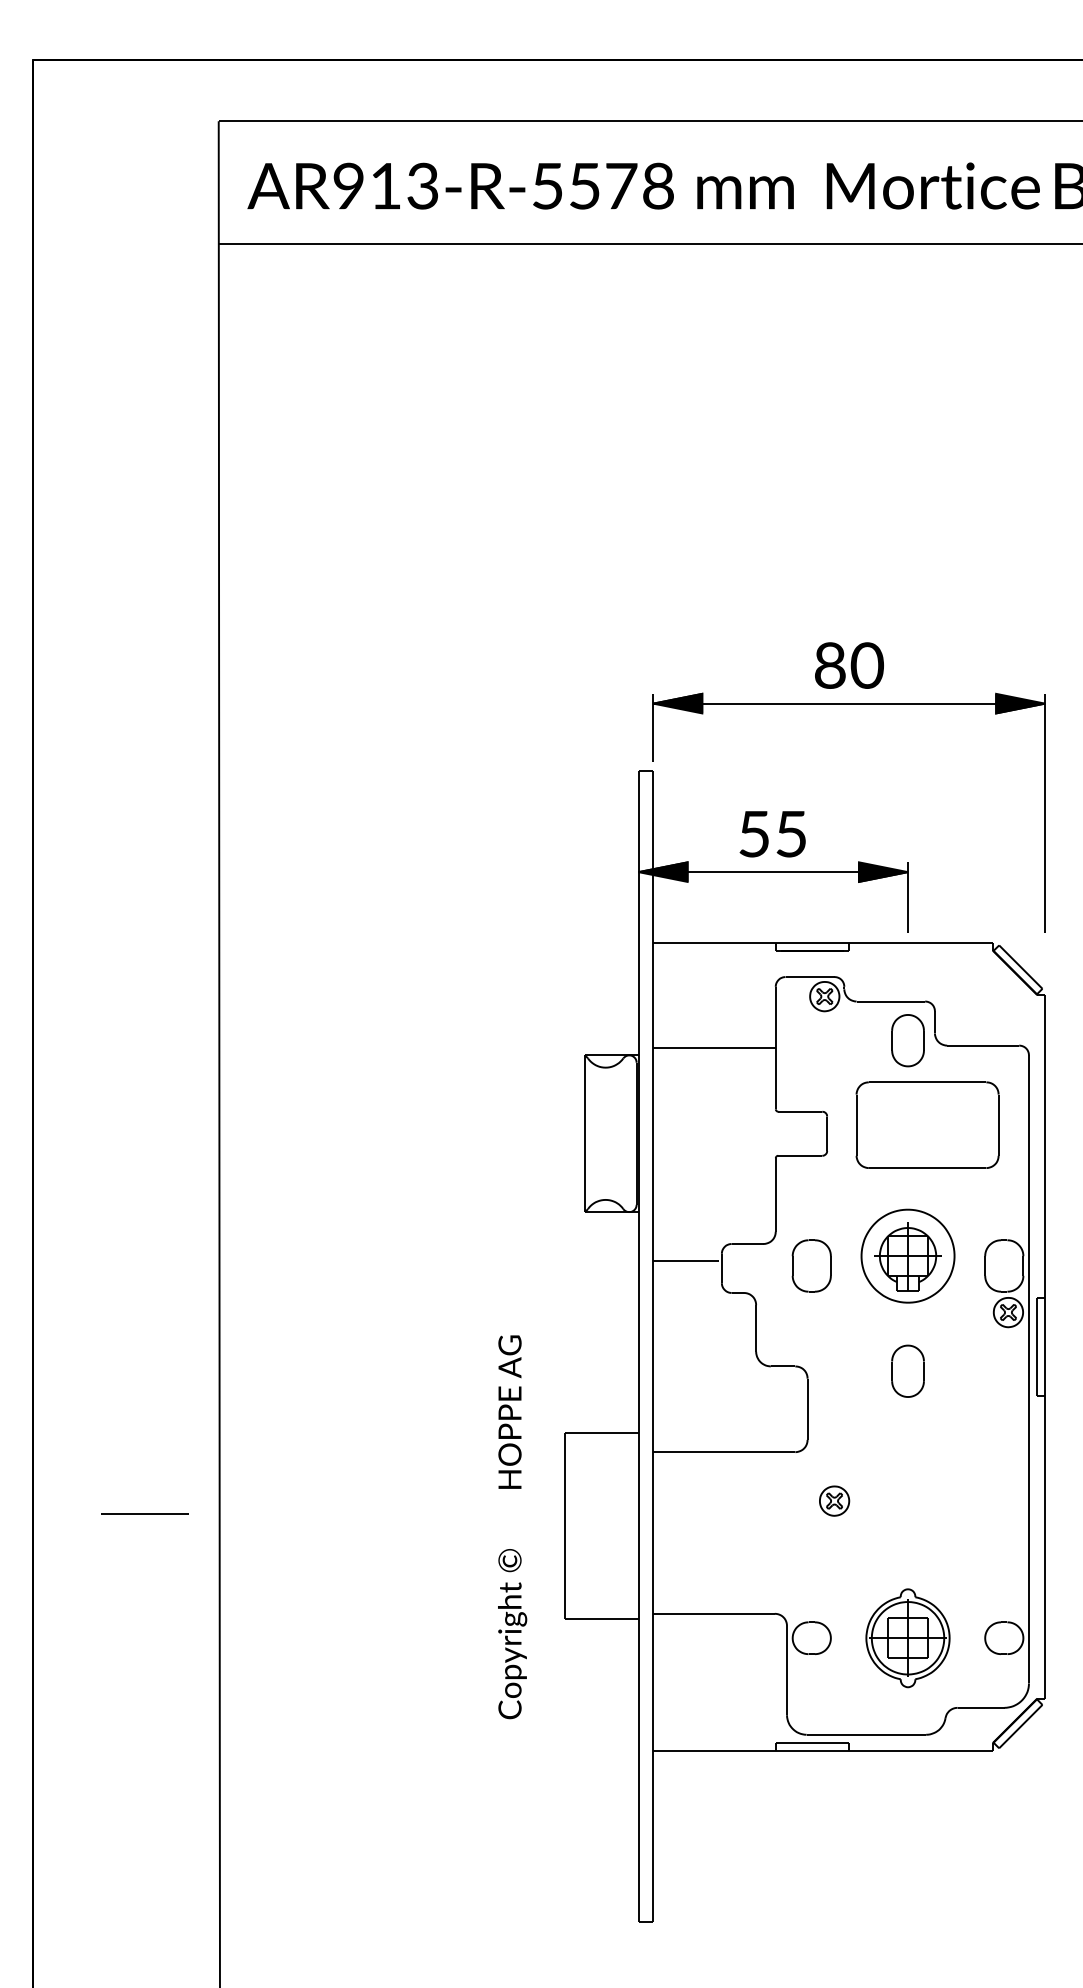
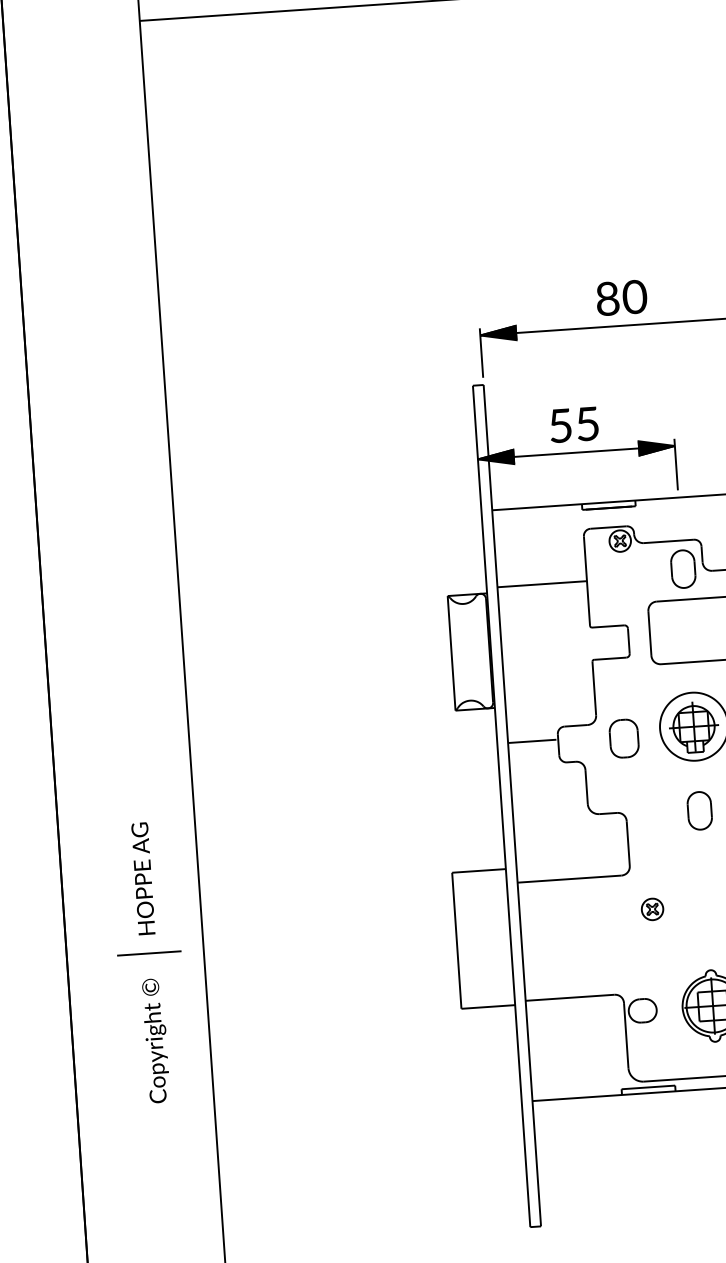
text: (512, 1527) -> (150, 962), moved

